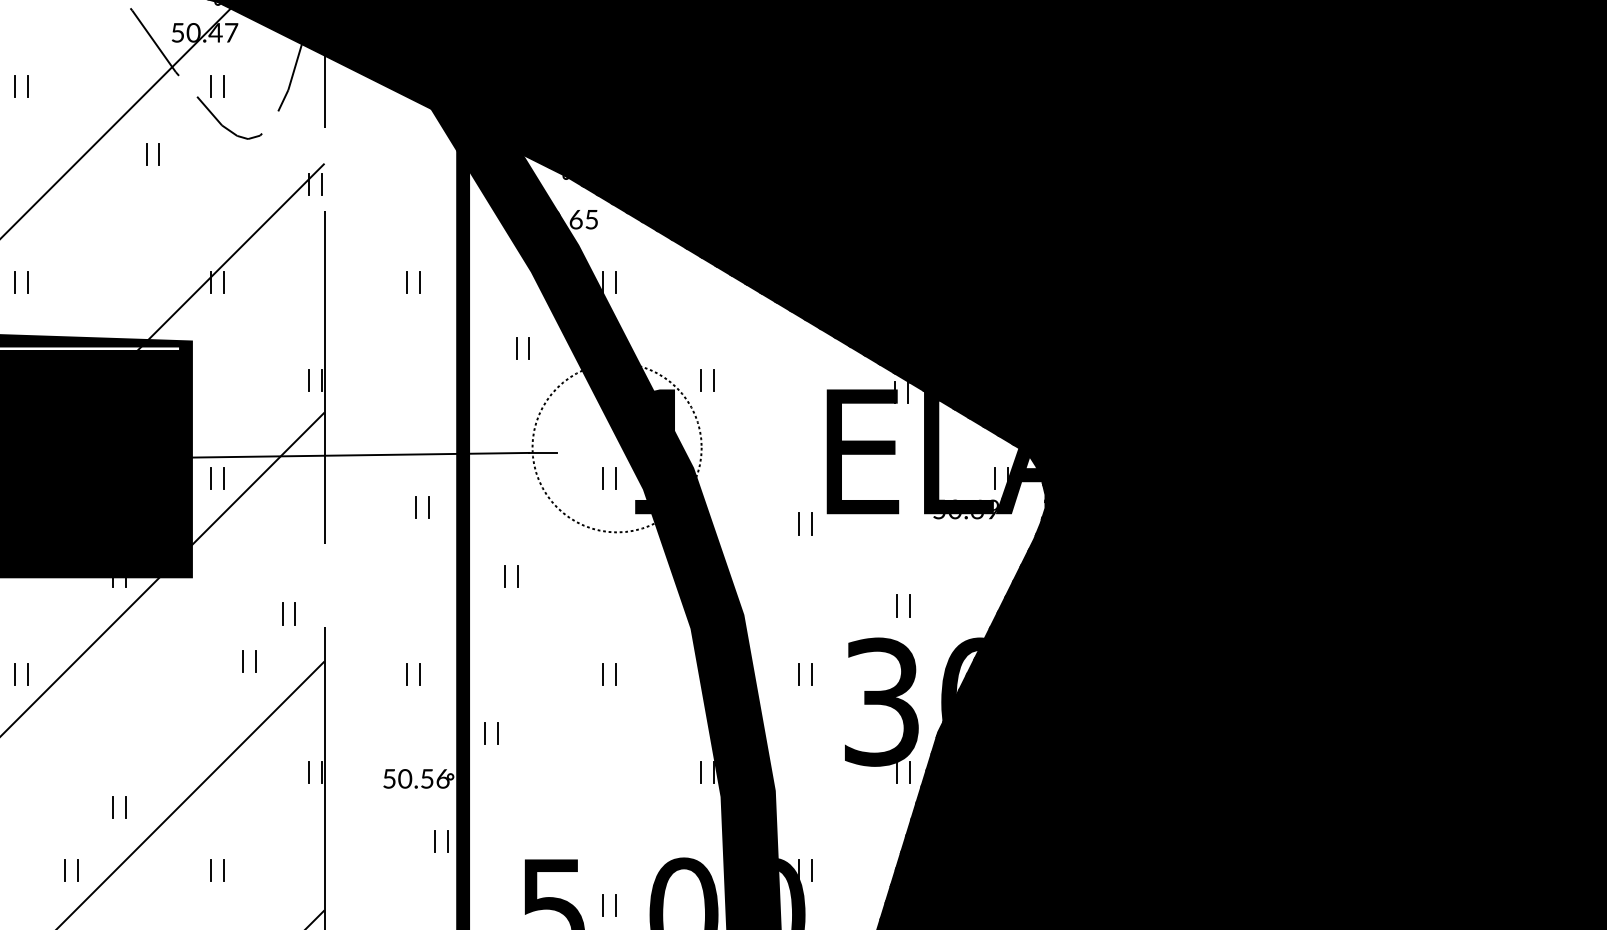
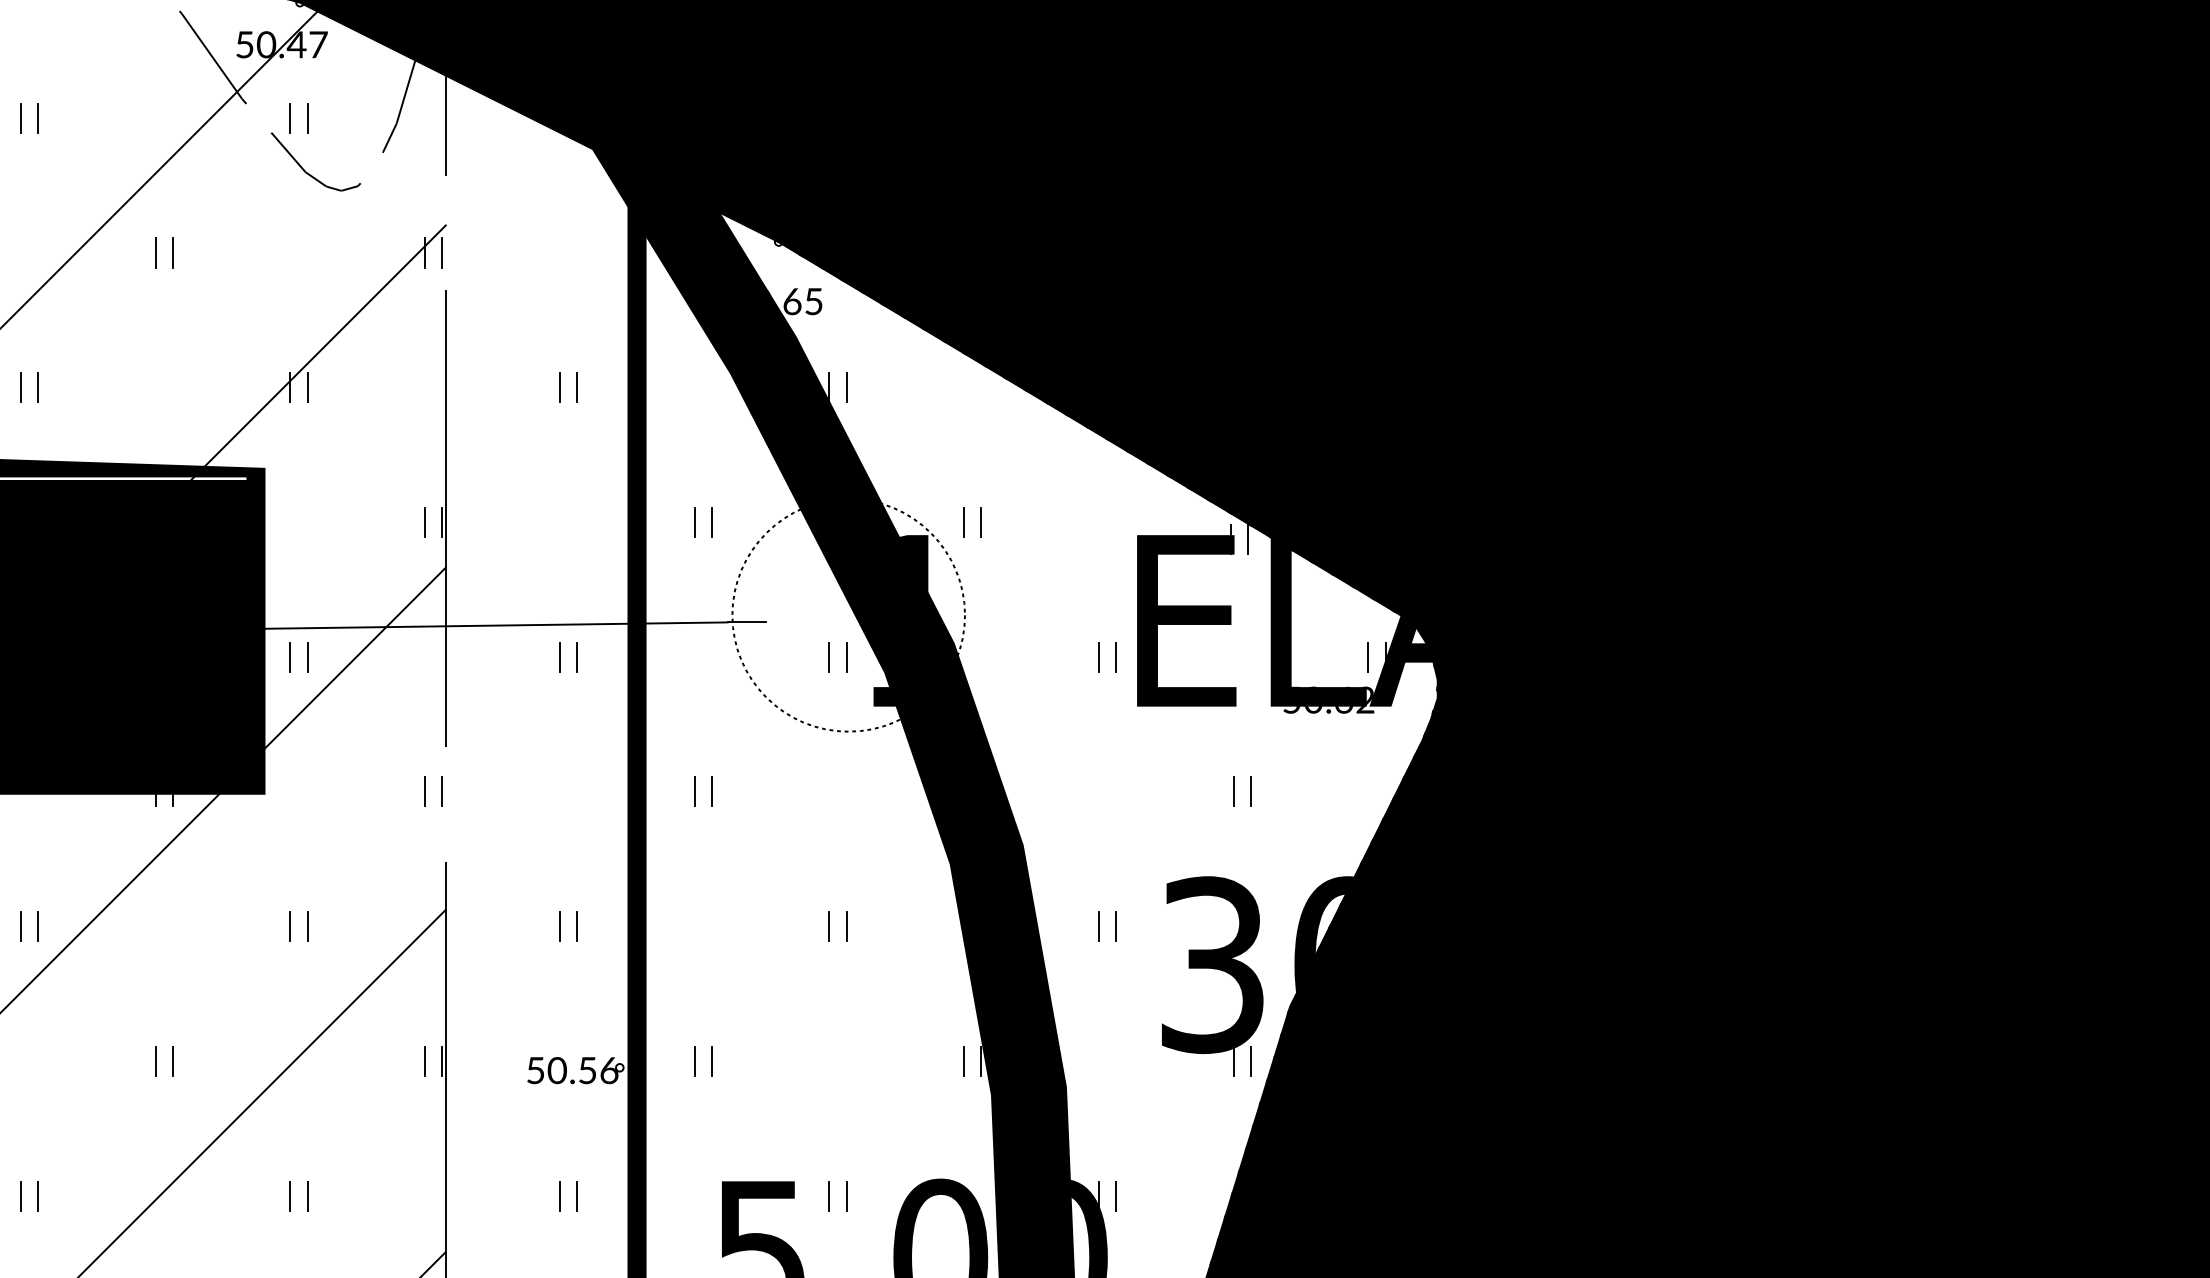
part: (147, 154) -> (156, 252), moved
part: (517, 348) -> (695, 522), moved
part: (416, 507) -> (560, 657), moved
text: (992, 509) -> (1365, 700), 50.69 -> 50.62
part: (799, 524) -> (1099, 657), moved
part: (897, 605) -> (1234, 791), moved
part: (283, 613) -> (425, 791), moved
part: (243, 661) -> (290, 926), moved
part: (486, 733) -> (695, 1061), moved
part: (113, 807) -> (156, 1061), moved
part: (435, 841) -> (560, 1196), moved
part: (65, 870) -> (21, 1196), moved
part: (603, 905) -> (829, 1196), moved

